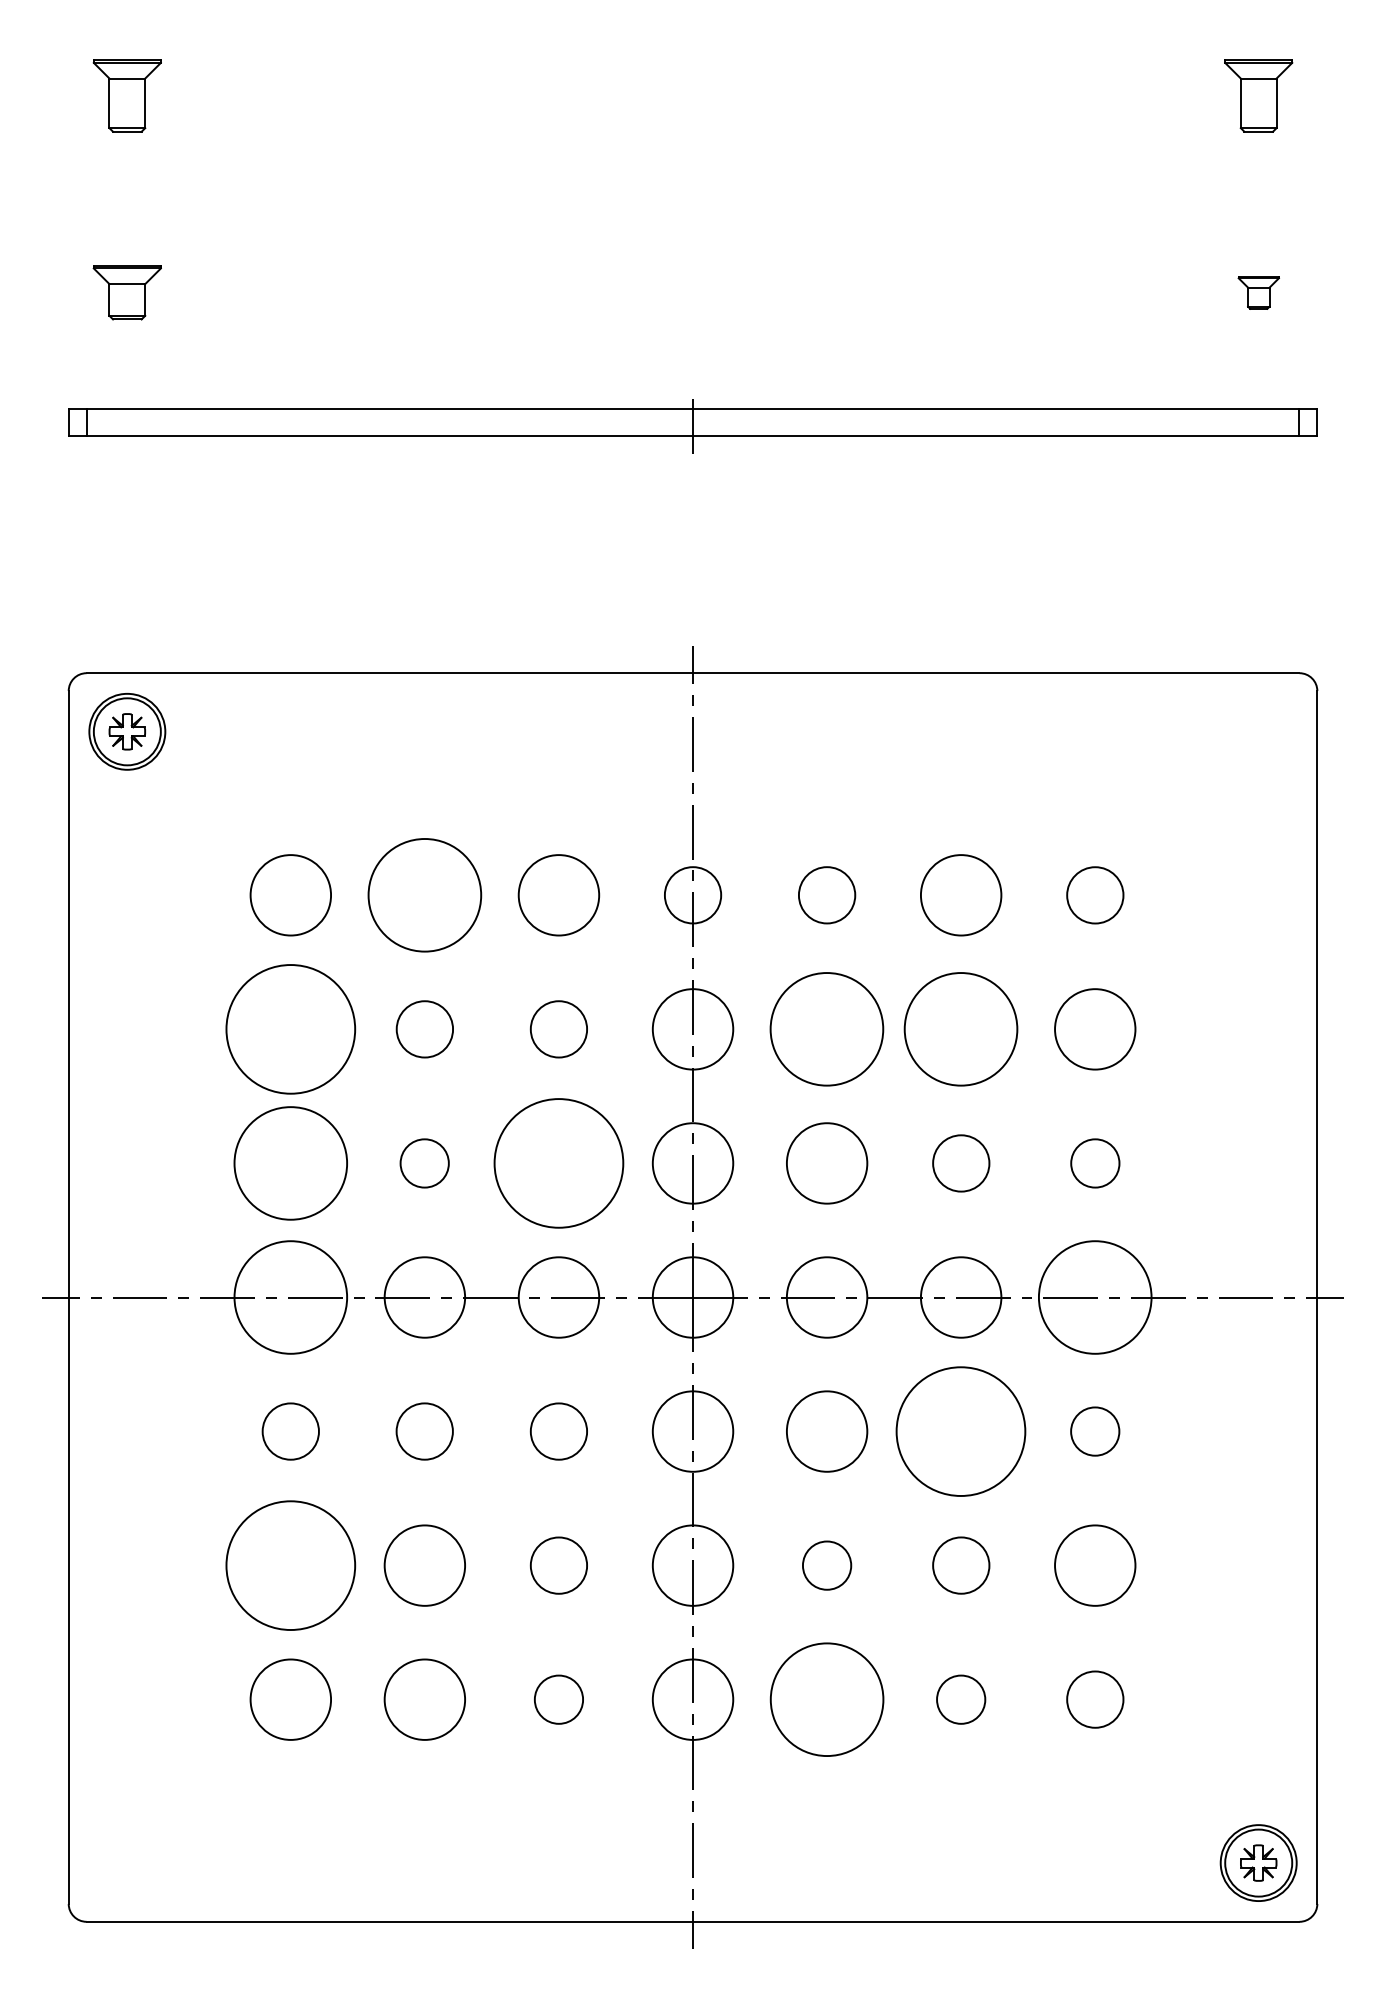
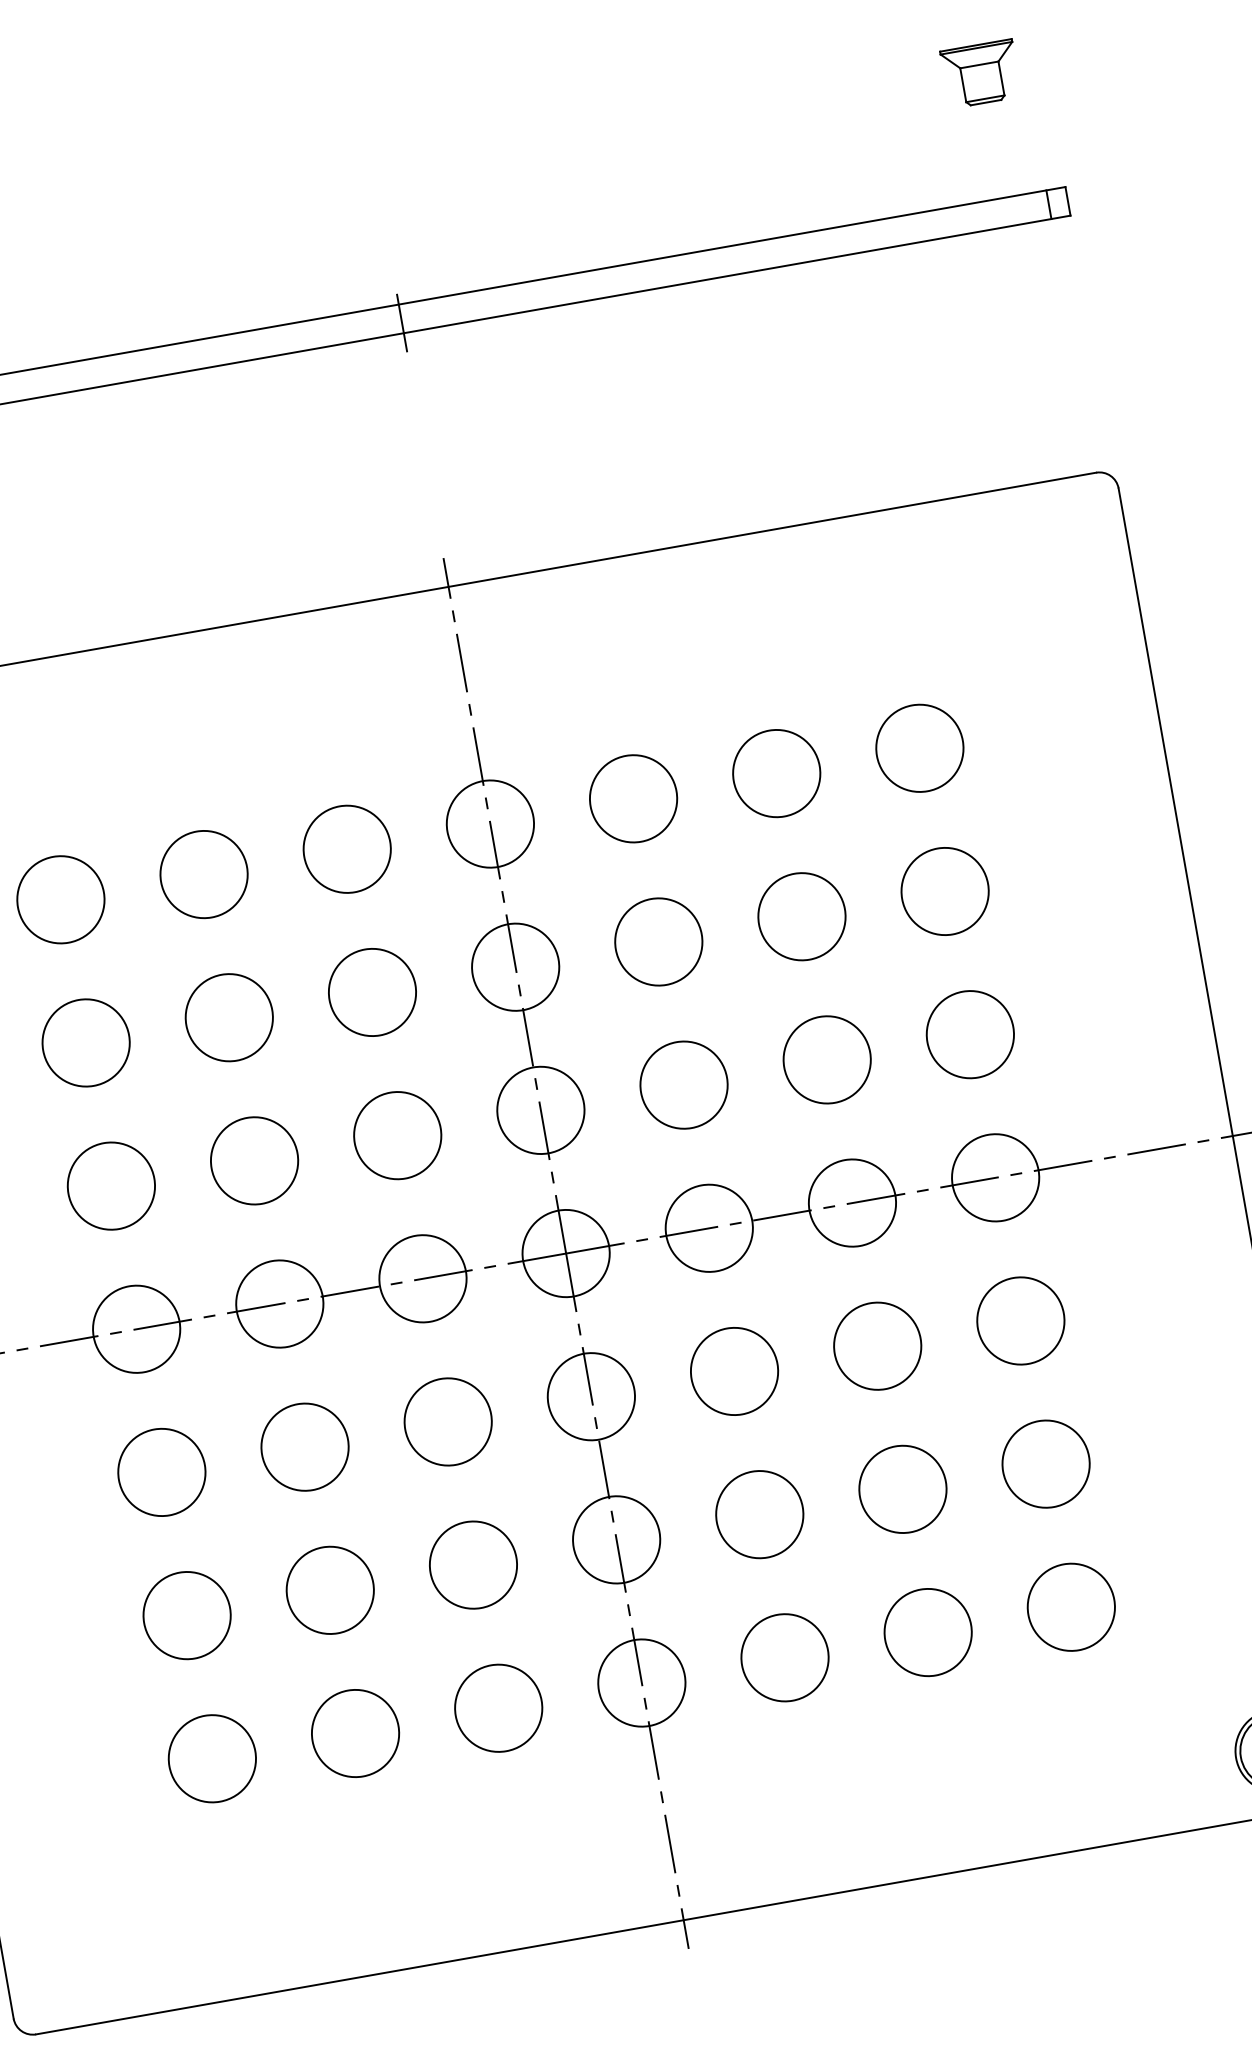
part: (1258, 292) -> (980, 73), size x1.67
circle: (424, 895) -> (203, 874), size x0.71
circle: (692, 895) -> (489, 824), size x1.43
circle: (826, 895) -> (632, 799), size x1.43
circle: (1095, 895) -> (920, 748), size x1.43
circle: (290, 1029) -> (85, 1043), size x0.62
circle: (424, 1029) -> (228, 1017), size x1.43
circle: (558, 1029) -> (372, 992), size x1.43
circle: (827, 1029) -> (659, 942), size x0.71
circle: (961, 1029) -> (802, 916), size x0.71
circle: (290, 1163) -> (111, 1186), size x0.71
circle: (424, 1163) -> (254, 1161), size x1.67
circle: (558, 1163) -> (397, 1135), size x0.62
circle: (961, 1163) -> (827, 1059), size x1.43
circle: (1095, 1163) -> (970, 1034), size x1.67
circle: (290, 1297) -> (136, 1329), size x0.71
circle: (1095, 1297) -> (995, 1177), size x0.71
circle: (290, 1431) -> (161, 1472), size x1.43
circle: (424, 1431) -> (304, 1447), size x1.43
circle: (558, 1431) -> (447, 1421), size x1.43
circle: (961, 1431) -> (878, 1346), size x0.62
circle: (1095, 1431) -> (1021, 1320), size x1.67
circle: (290, 1565) -> (186, 1615), size x0.62
circle: (558, 1565) -> (472, 1565), size x1.43
circle: (826, 1565) -> (759, 1514), size x1.67
circle: (961, 1565) -> (903, 1489), size x1.43
circle: (558, 1699) -> (498, 1708), size x1.67
circle: (826, 1699) -> (784, 1657), size x0.71
circle: (960, 1699) -> (927, 1632), size x1.67
circle: (1095, 1699) -> (1071, 1607), size x1.43

